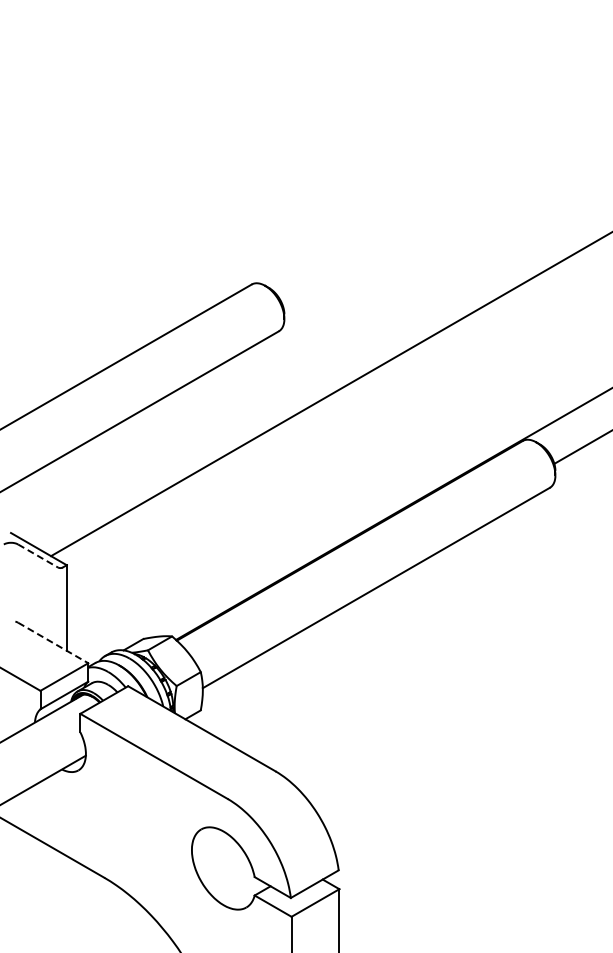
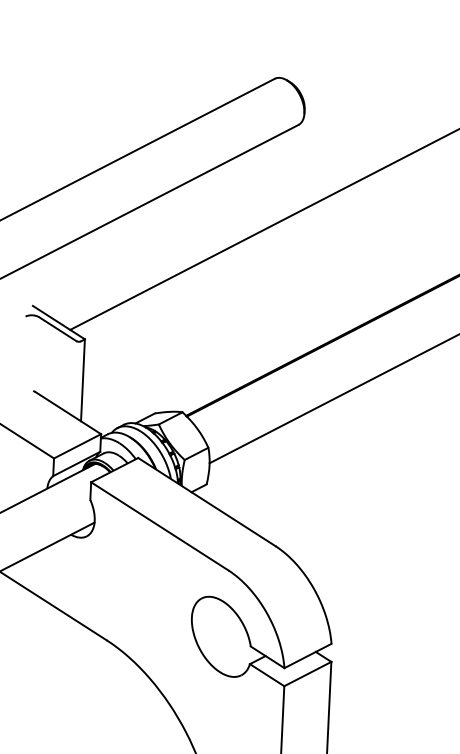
line: (38, 556) -> (58, 329), dashed -> solid
line: (53, 643) -> (68, 413), dashed -> solid

